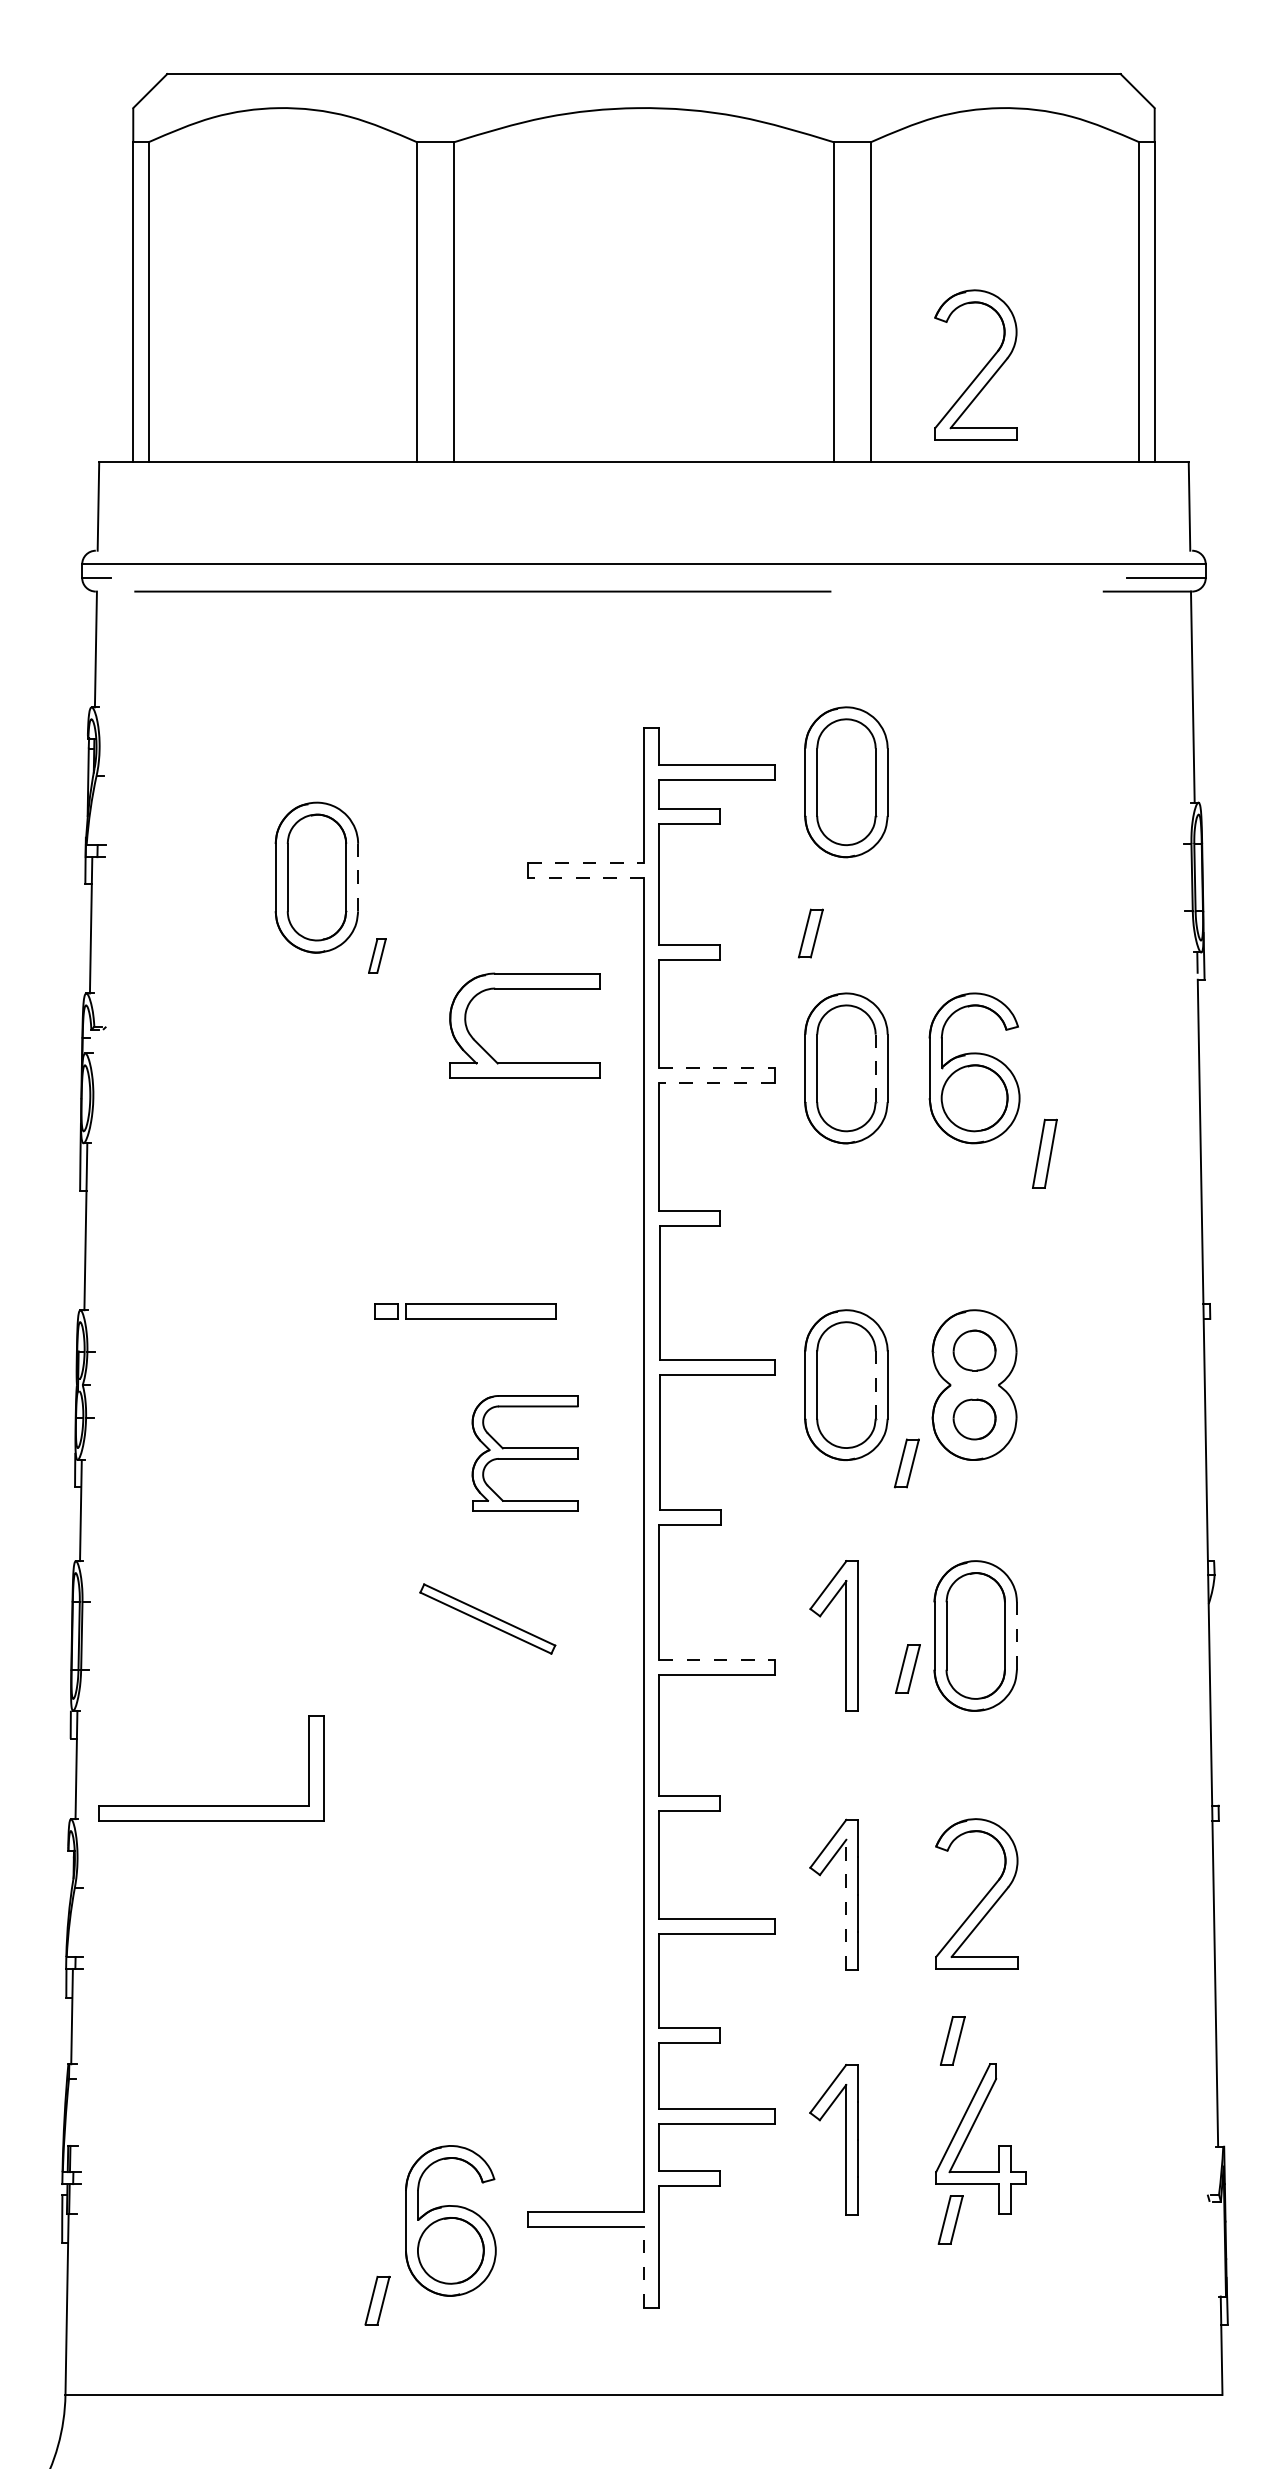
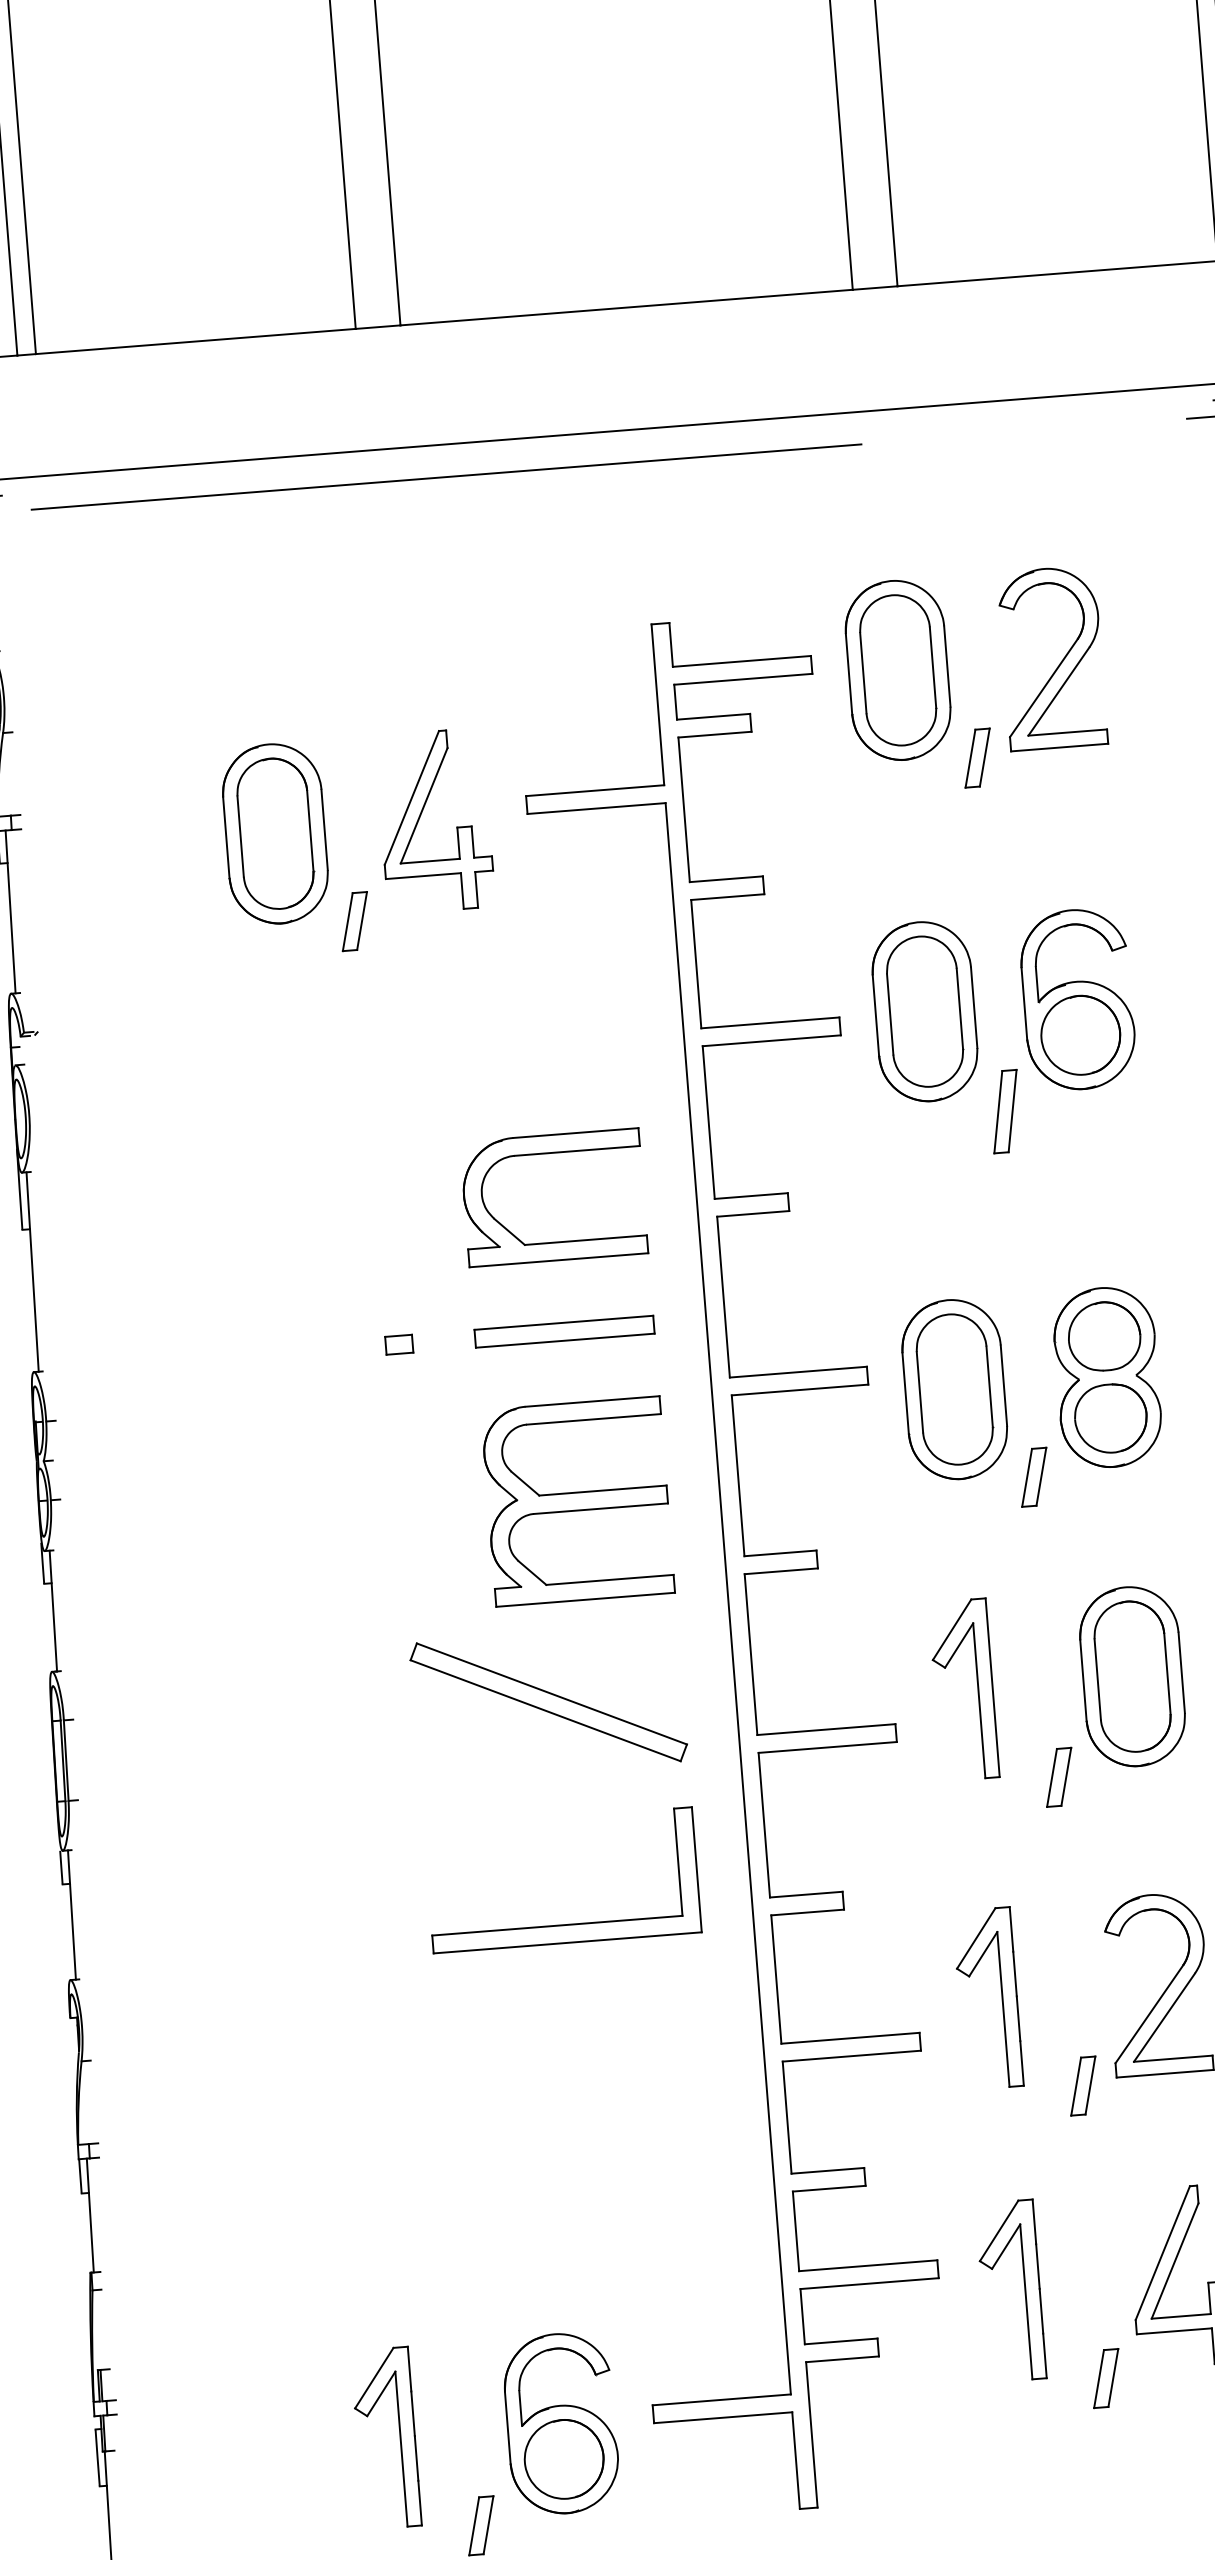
part: (981, 369) -> (1059, 662), moved
line: (586, 862) -> (595, 790), dashed -> solid
part: (440, 870) -> (422, 813), added
line: (358, 877) -> (325, 829), dashed -> solid
line: (586, 877) -> (597, 808), dashed -> solid
part: (810, 933) -> (977, 758), moved
part: (377, 955) -> (355, 921), size x1.43
part: (524, 989) -> (549, 1154), moved
line: (716, 1067) -> (769, 1022), dashed -> solid
line: (875, 1068) -> (959, 1009), dashed -> solid
line: (716, 1082) -> (771, 1040), dashed -> solid
part: (1044, 1153) -> (1004, 1111), moved
part: (480, 1311) -> (563, 1331), moved
part: (974, 1350) -> (1104, 1336), size x1.43
line: (875, 1385) -> (989, 1387), dashed -> solid
part: (974, 1419) -> (1110, 1418), size x1.43
part: (524, 1453) -> (577, 1501), size x1.43
part: (487, 1618) -> (548, 1701), size x1.67
line: (1016, 1636) -> (1181, 1673), dashed -> solid
line: (717, 1659) -> (826, 1728), dashed -> solid
part: (907, 1668) -> (1058, 1776), moved
part: (211, 1805) -> (566, 1924), moved
line: (846, 1904) -> (1003, 2009), dashed -> solid
part: (952, 2040) -> (1082, 2085), moved
part: (950, 2219) -> (1105, 2377), moved
part: (315, 2221) -> (399, 2437), added
line: (643, 2267) -> (795, 2461), dashed -> solid

